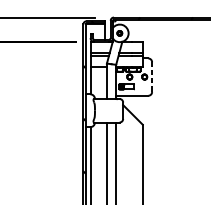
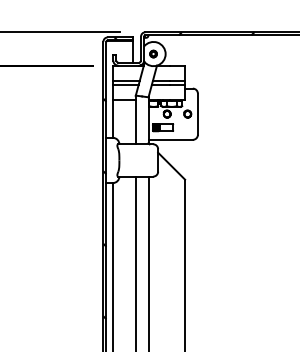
line: (151, 77) -> (197, 114), dashed -> solid

